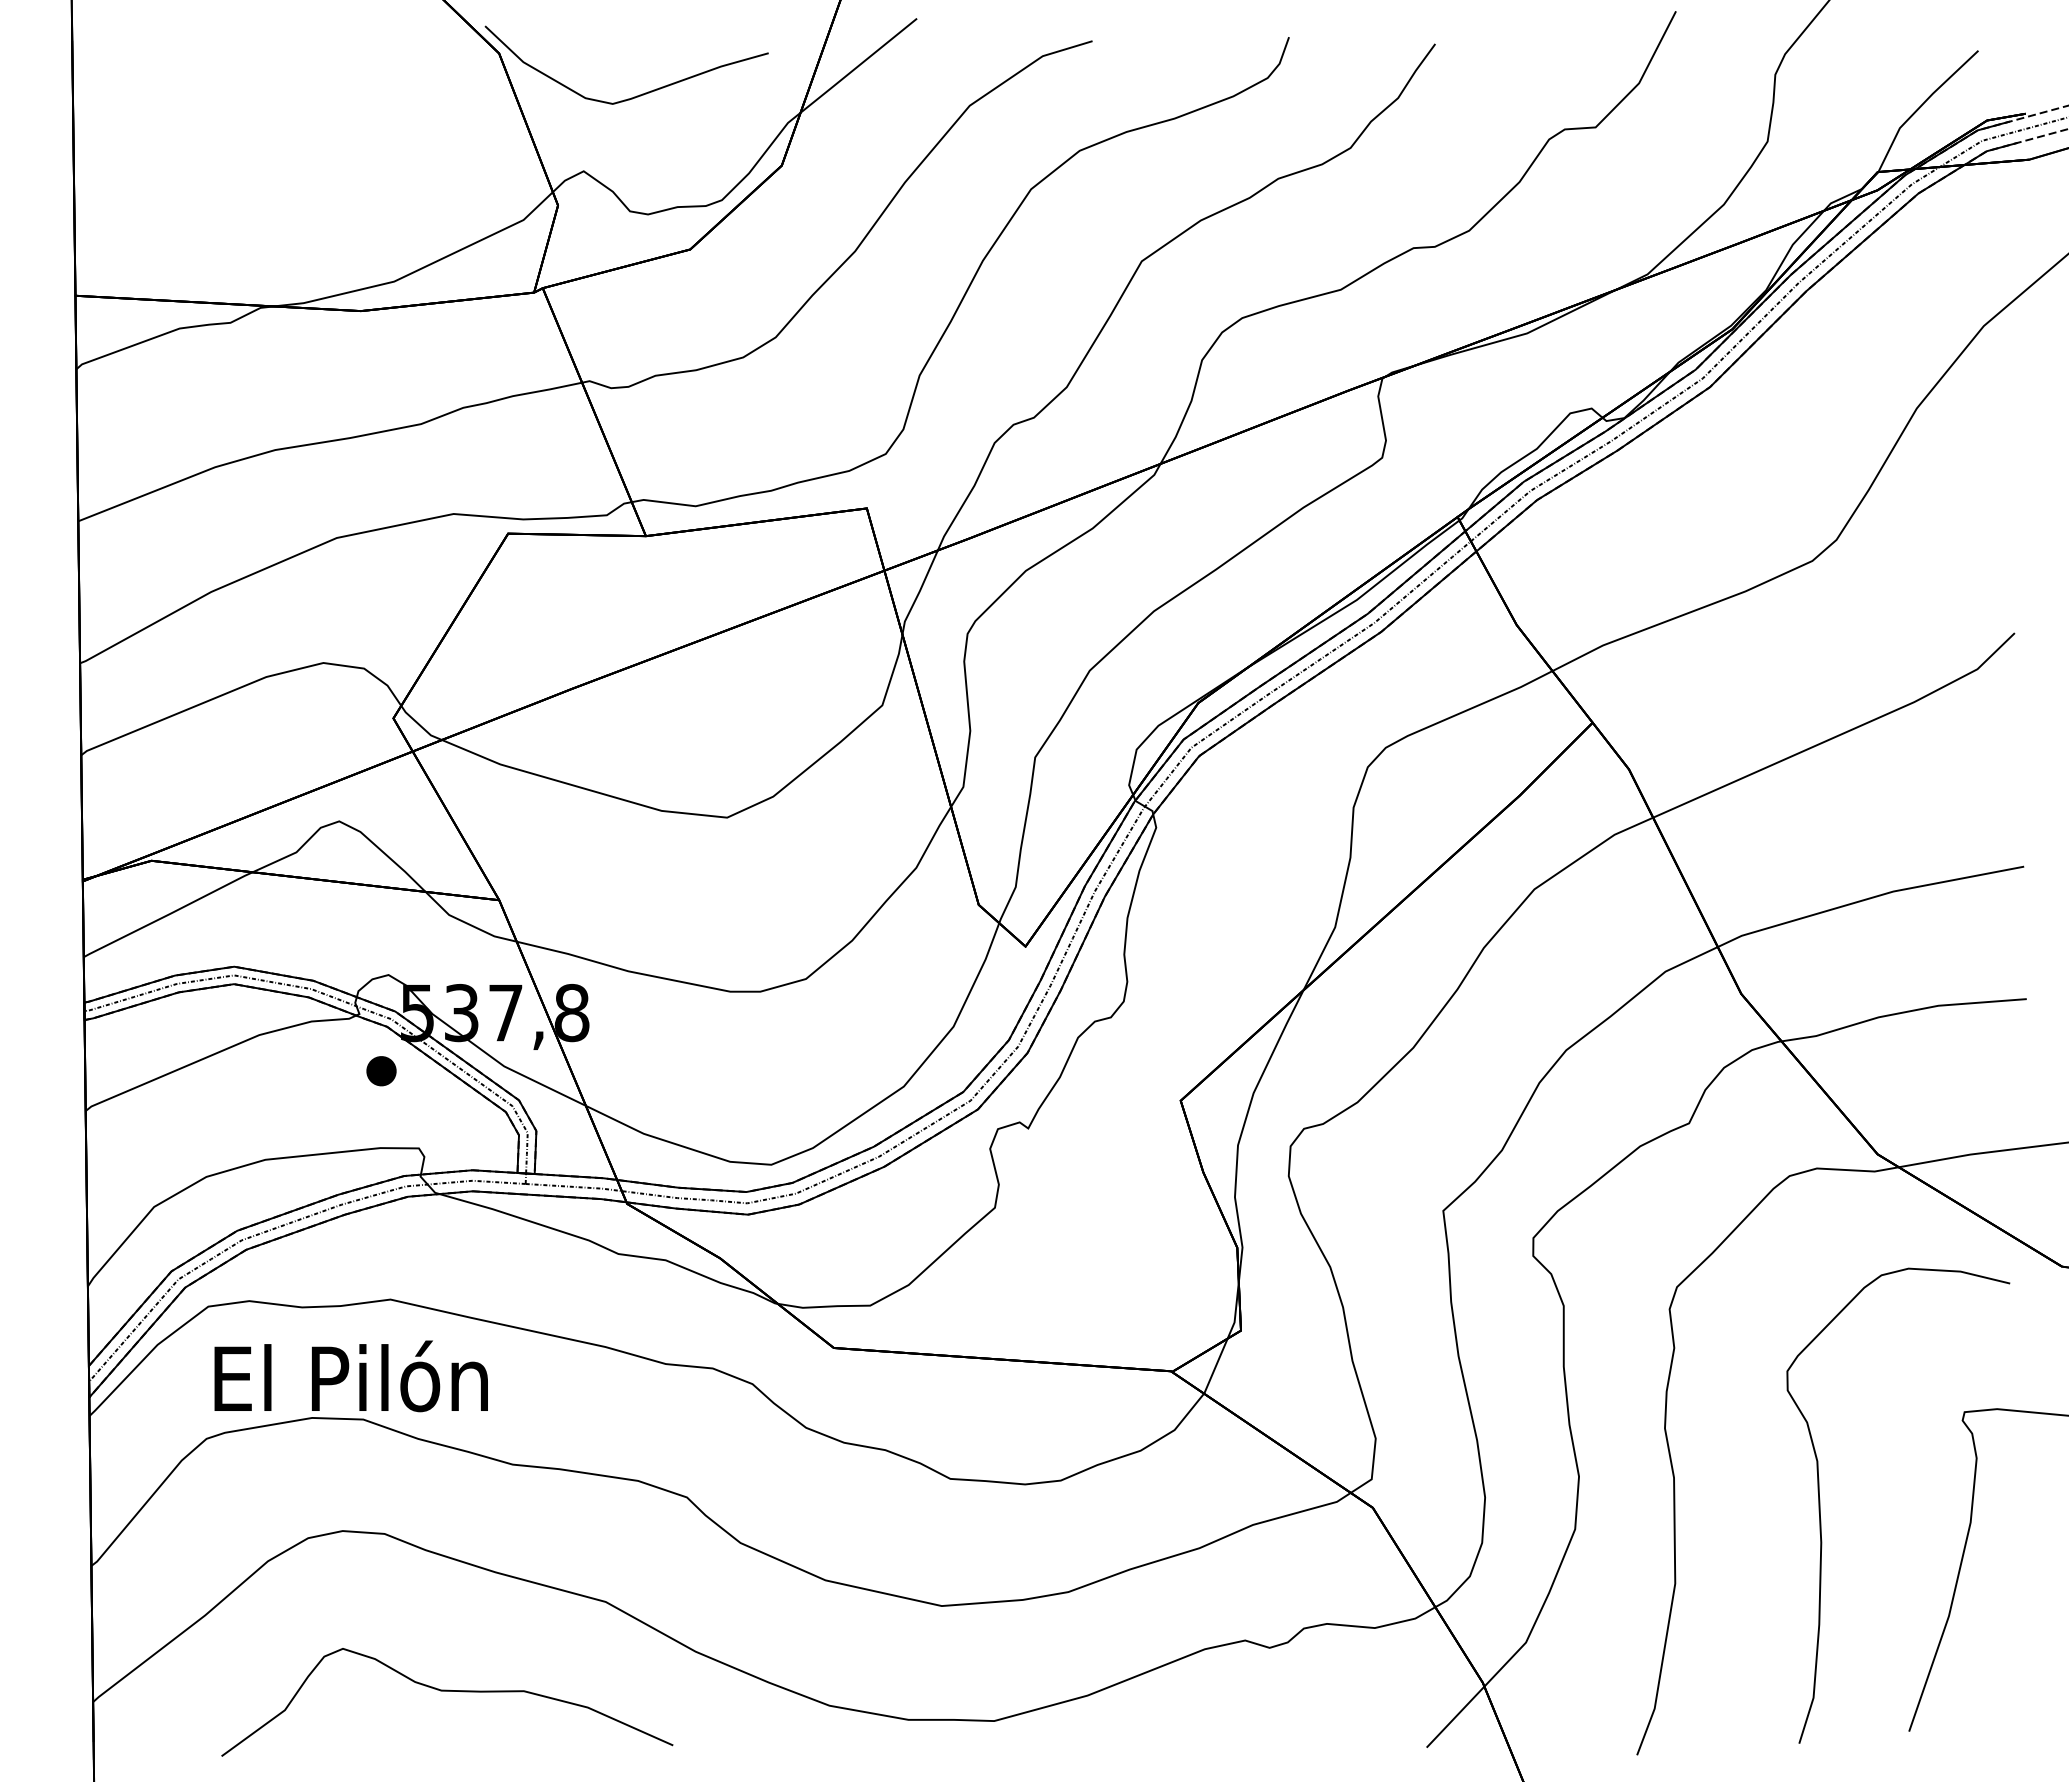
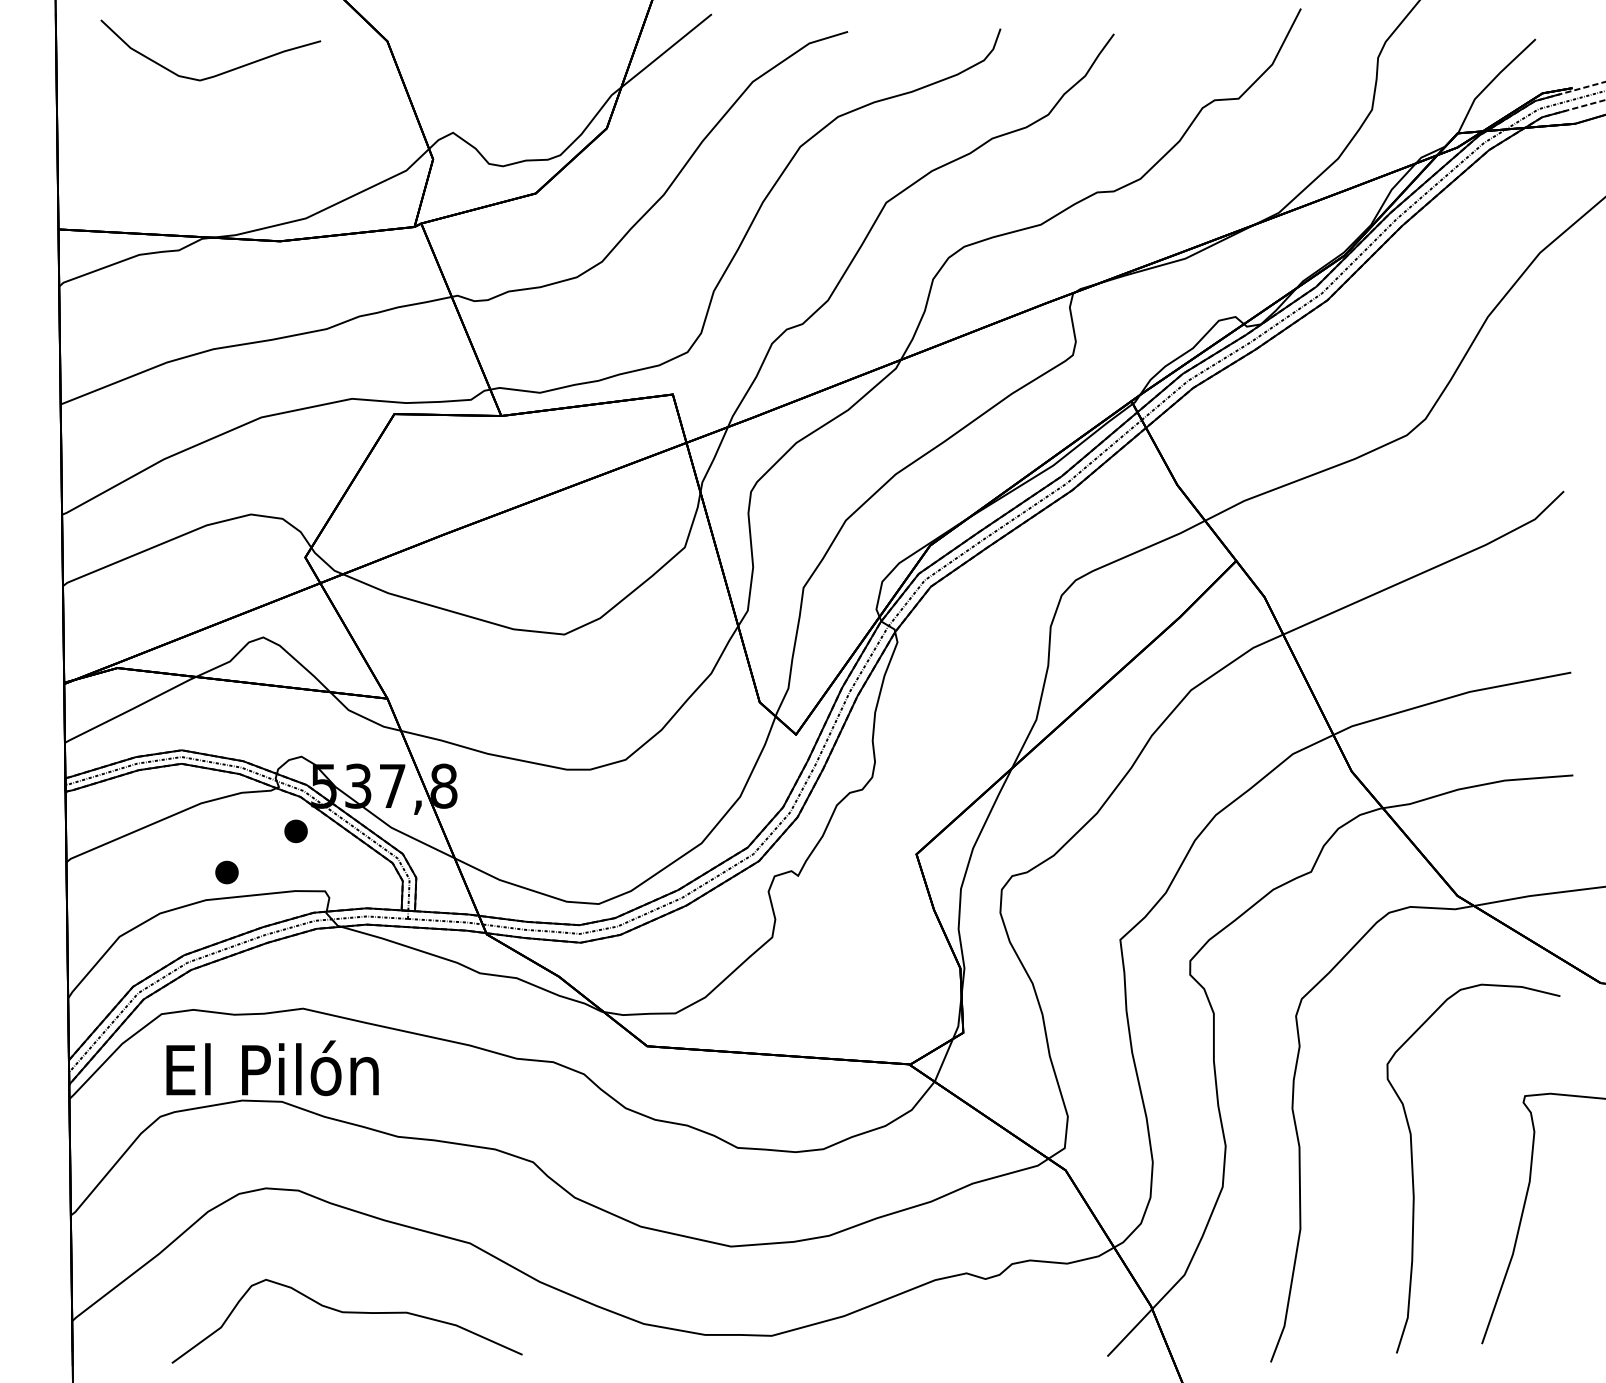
curve: (639, 94) -> (220, 73), moved
part: (292, 1124) -> (226, 872), added

